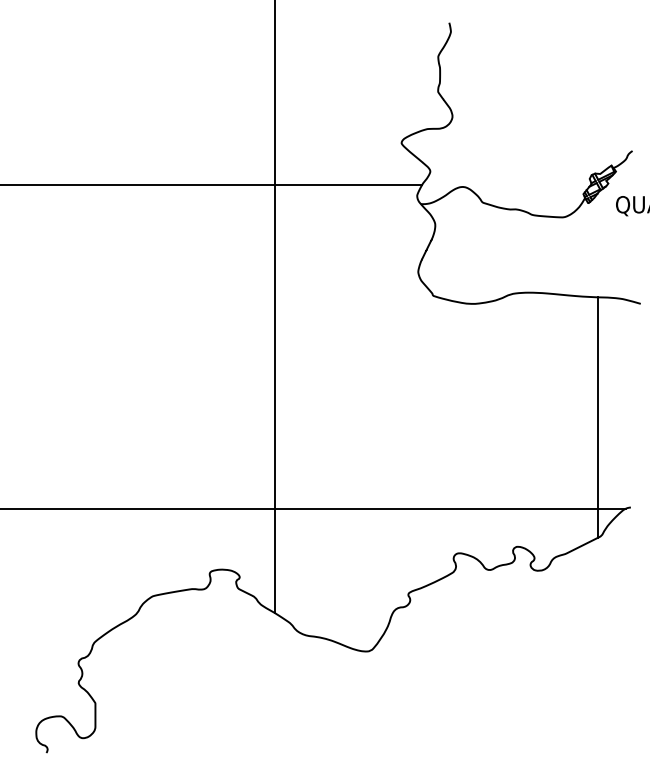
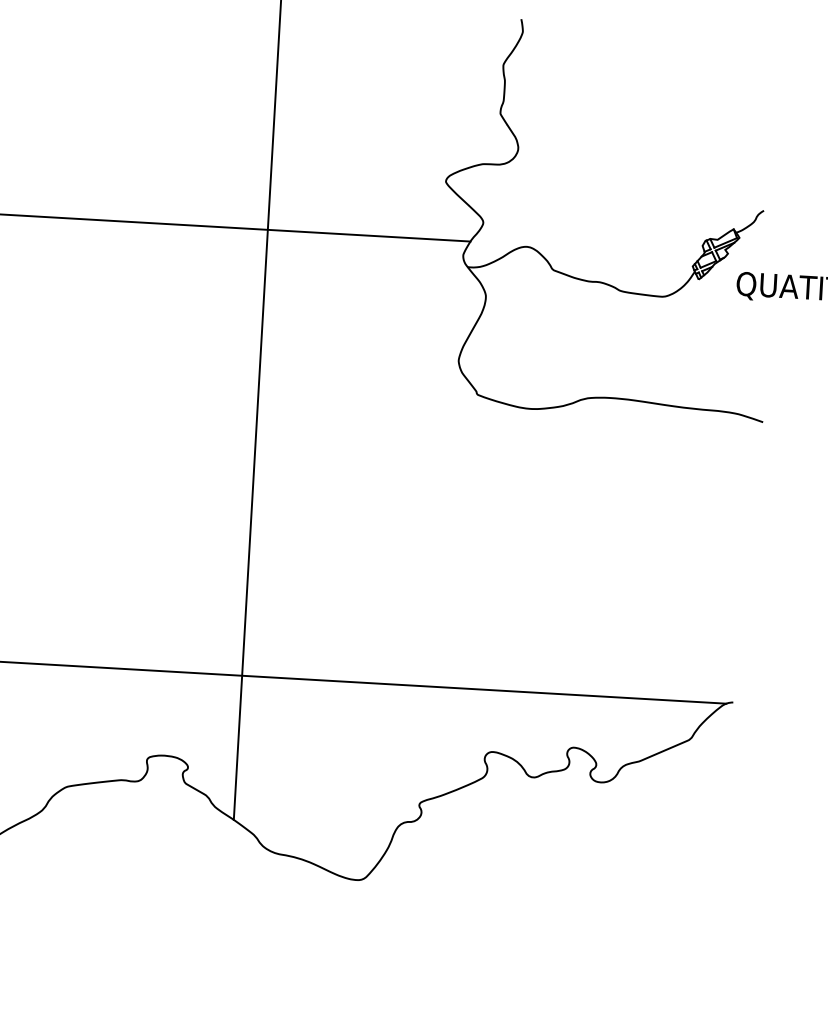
line: (598, 417) -> (695, 575), removed

